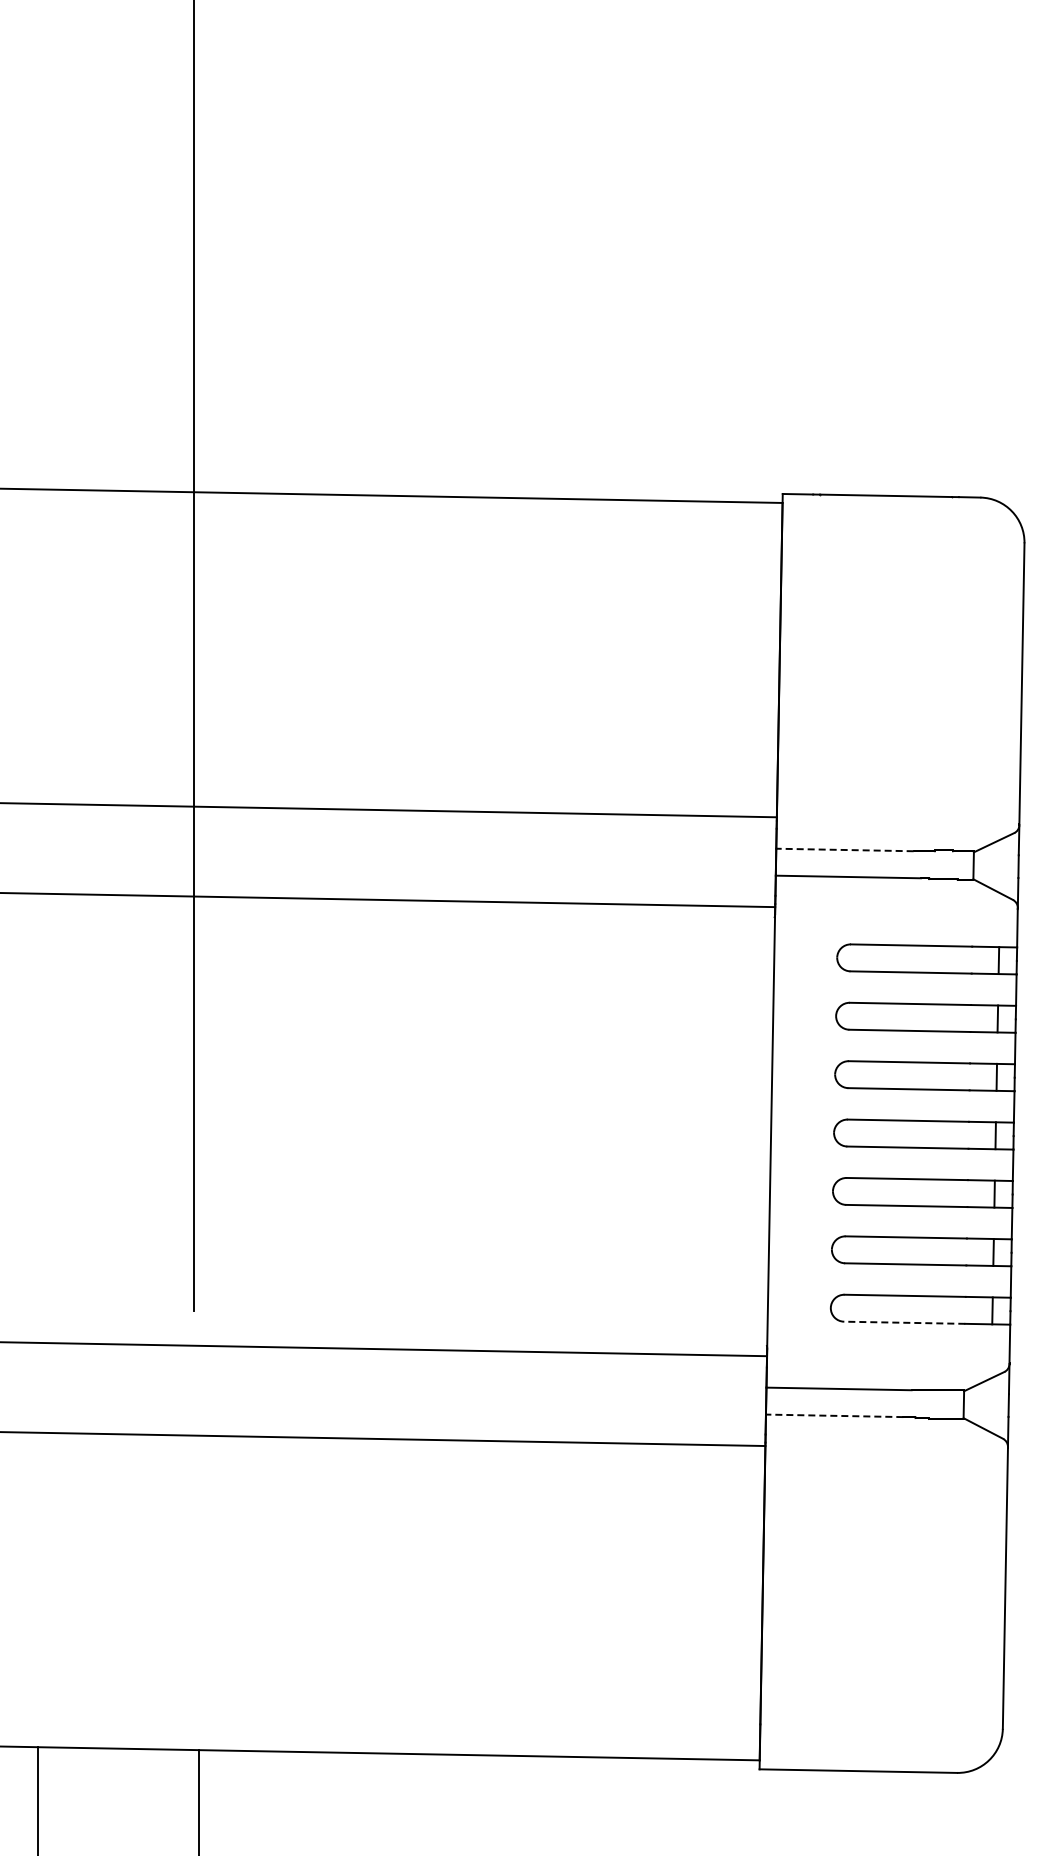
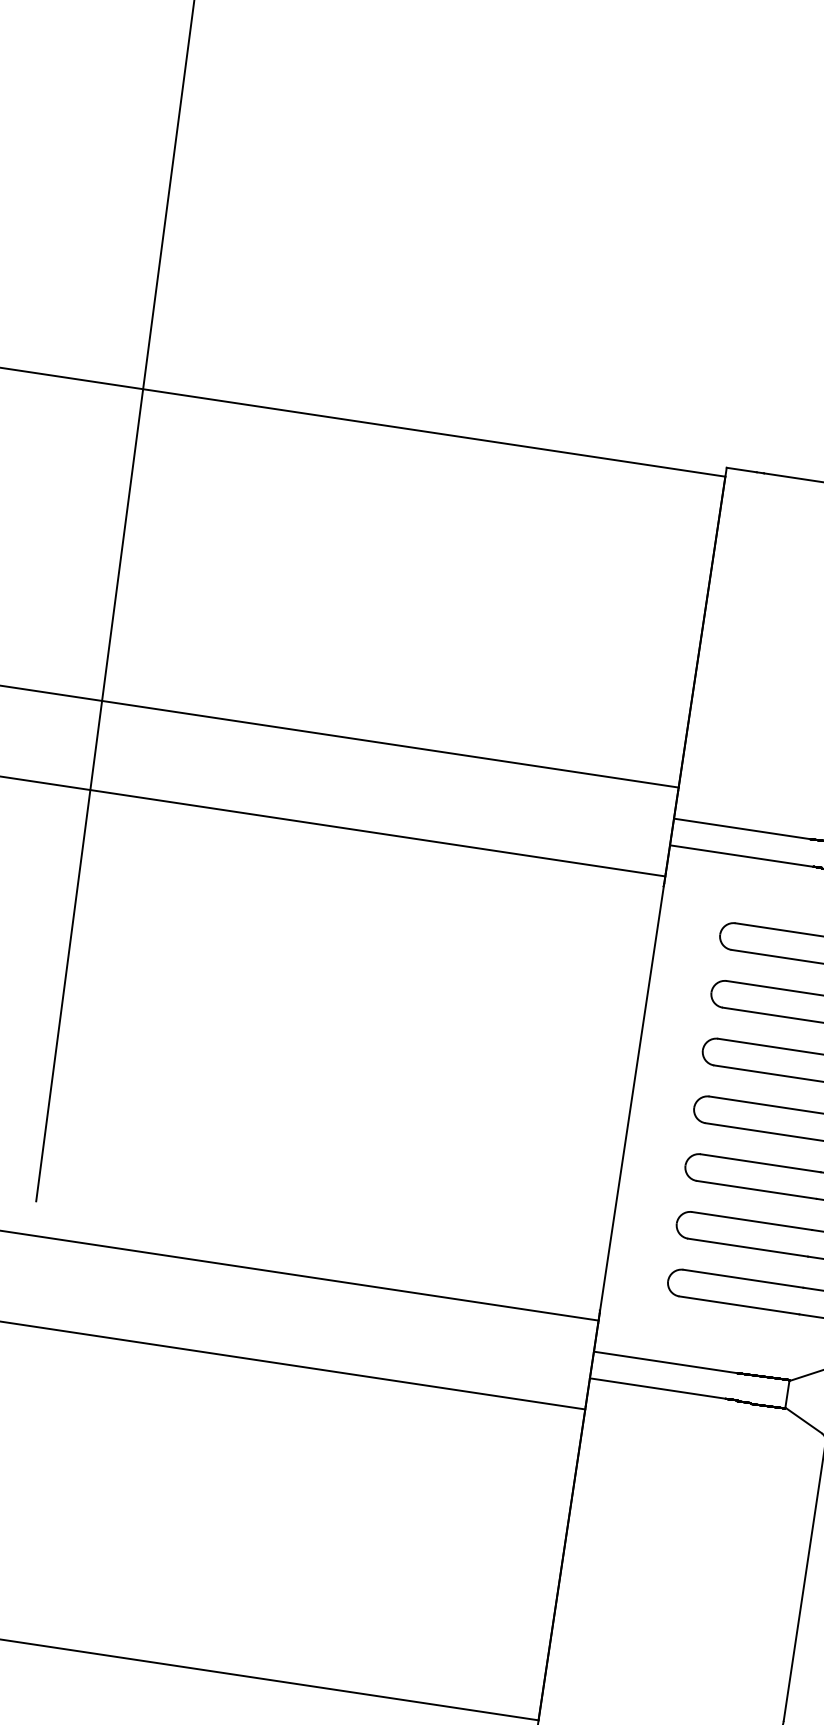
line: (844, 849) -> (741, 828), dashed -> solid
line: (904, 1322) -> (739, 1305), dashed -> solid
line: (834, 1415) -> (657, 1388), dashed -> solid

